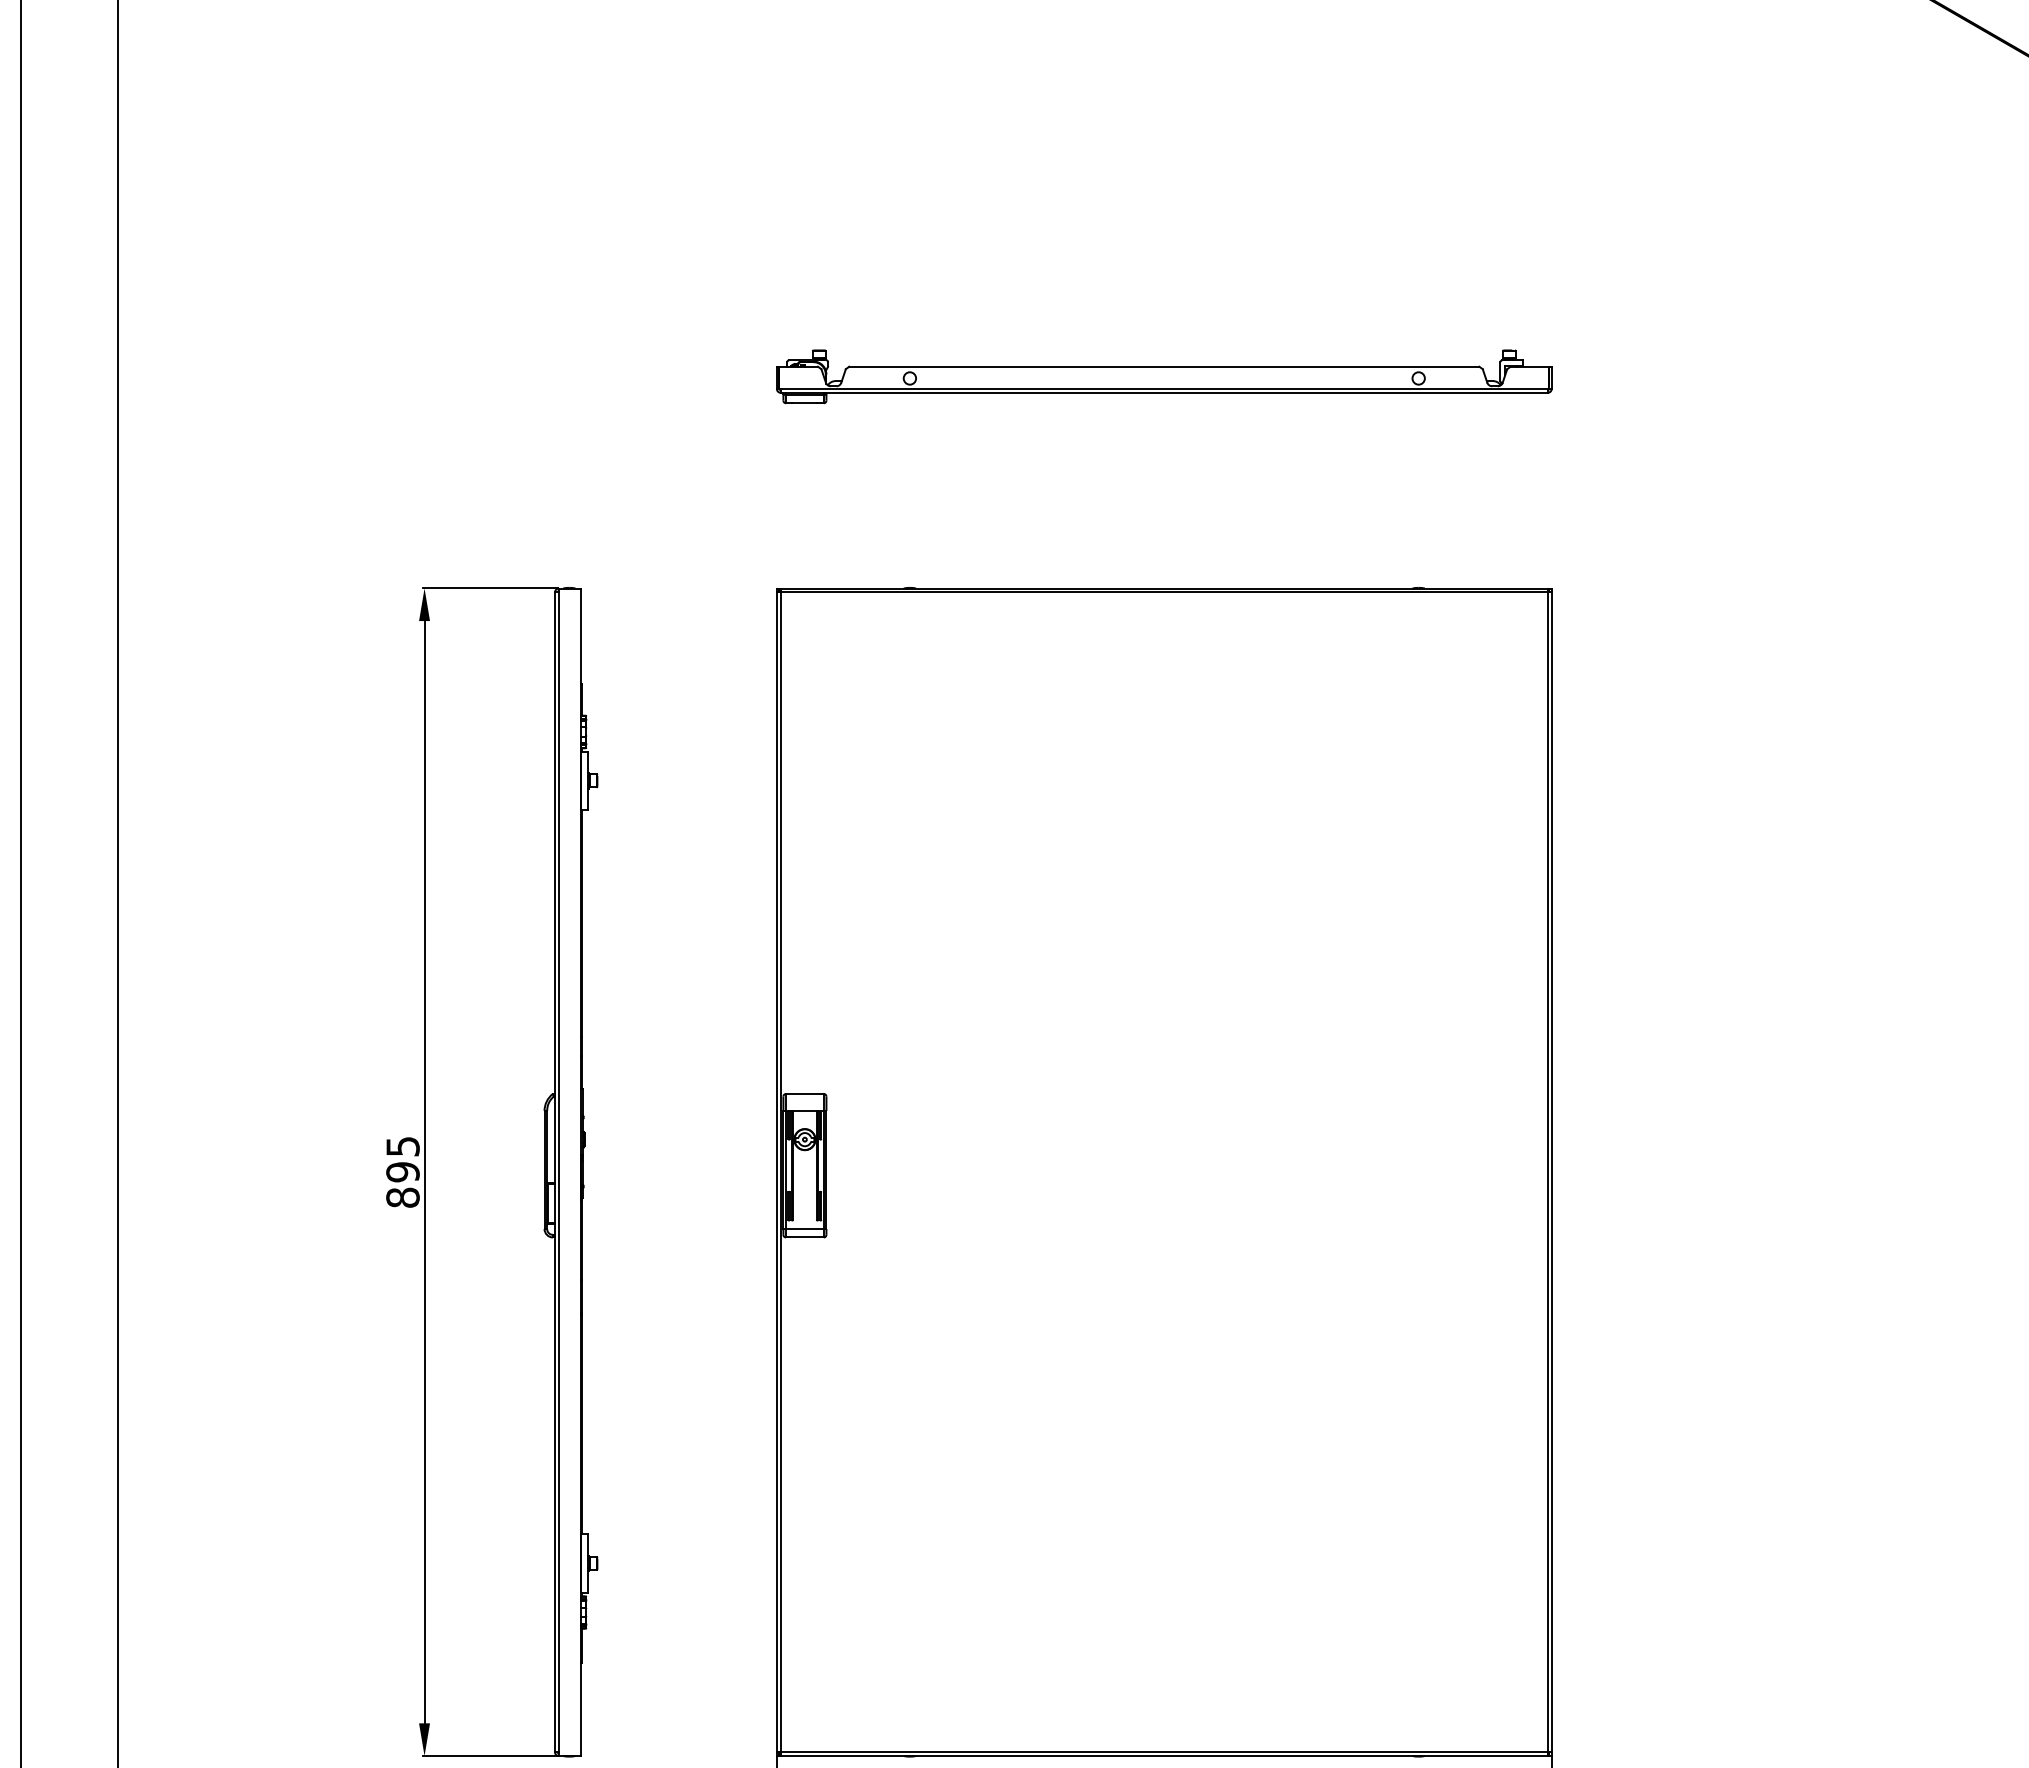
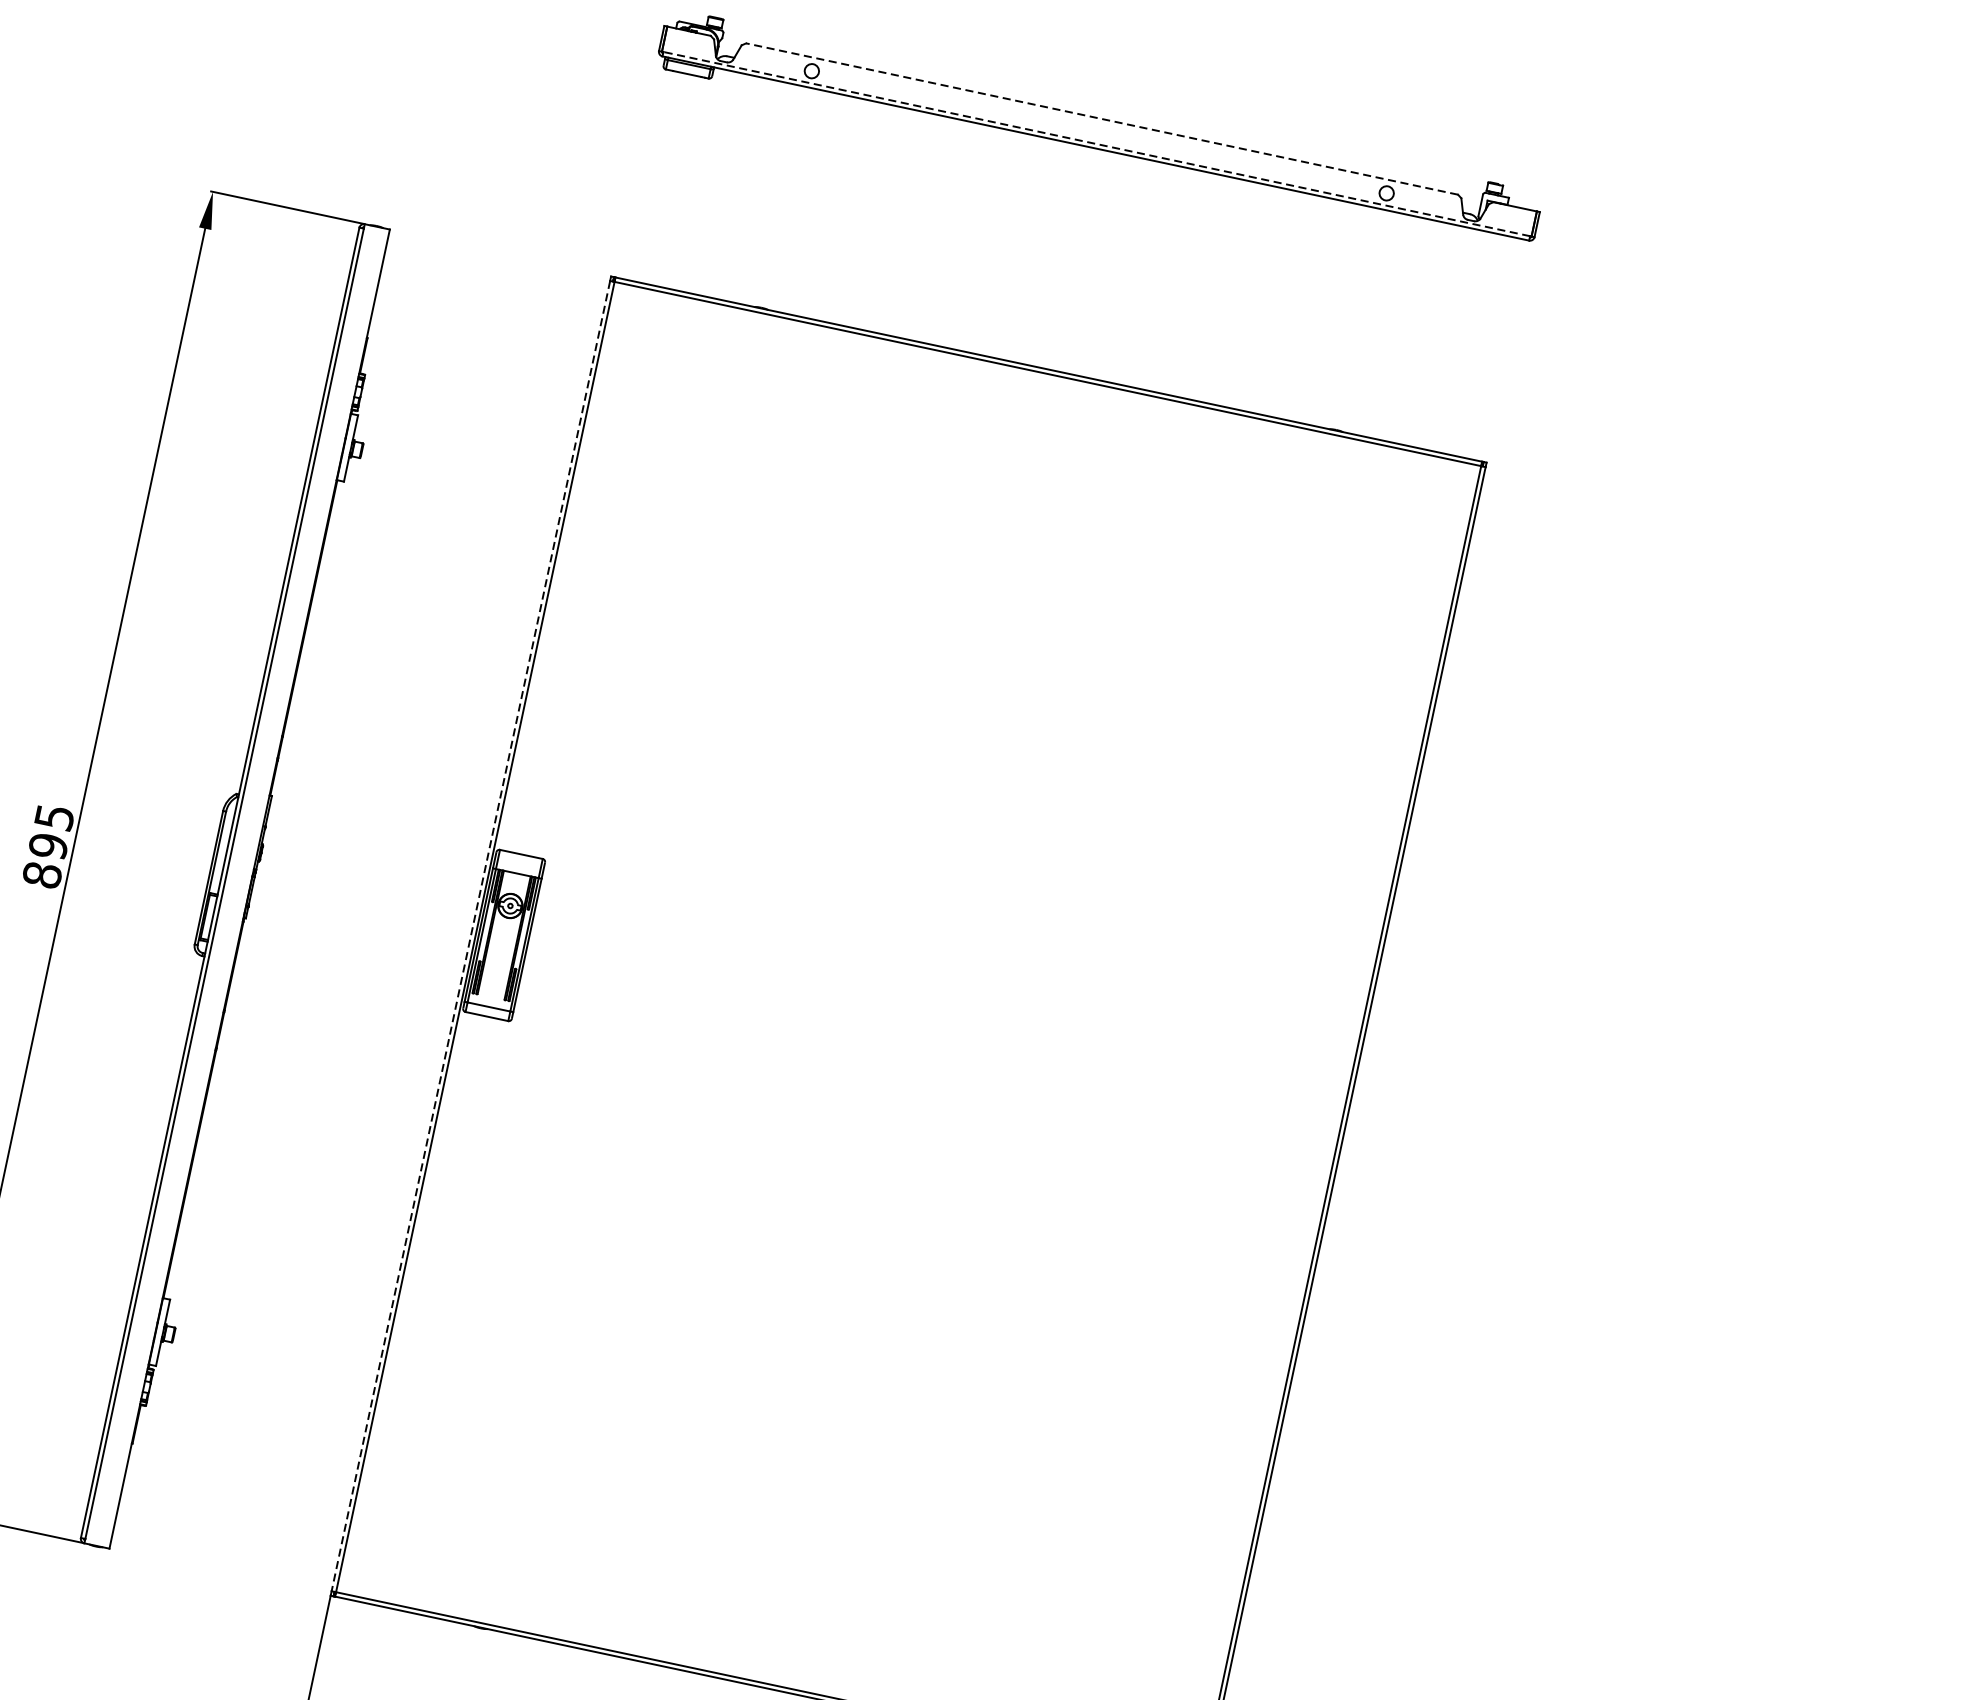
line: (1163, 366) -> (1101, 118), solid -> dashed
line: (1164, 388) -> (1097, 143), solid -> dashed
line: (776, 1172) -> (470, 936), solid -> dashed

